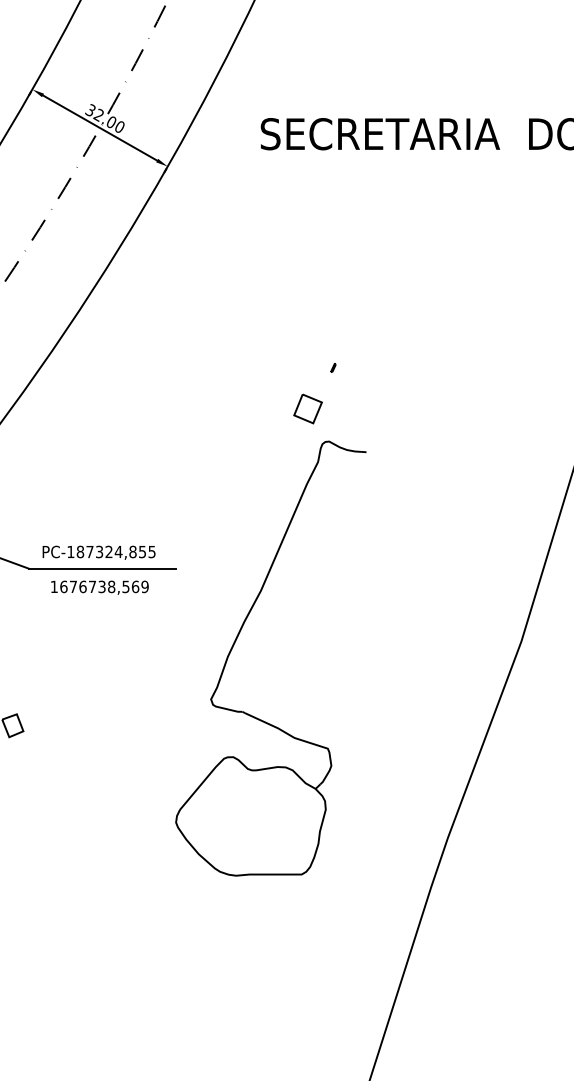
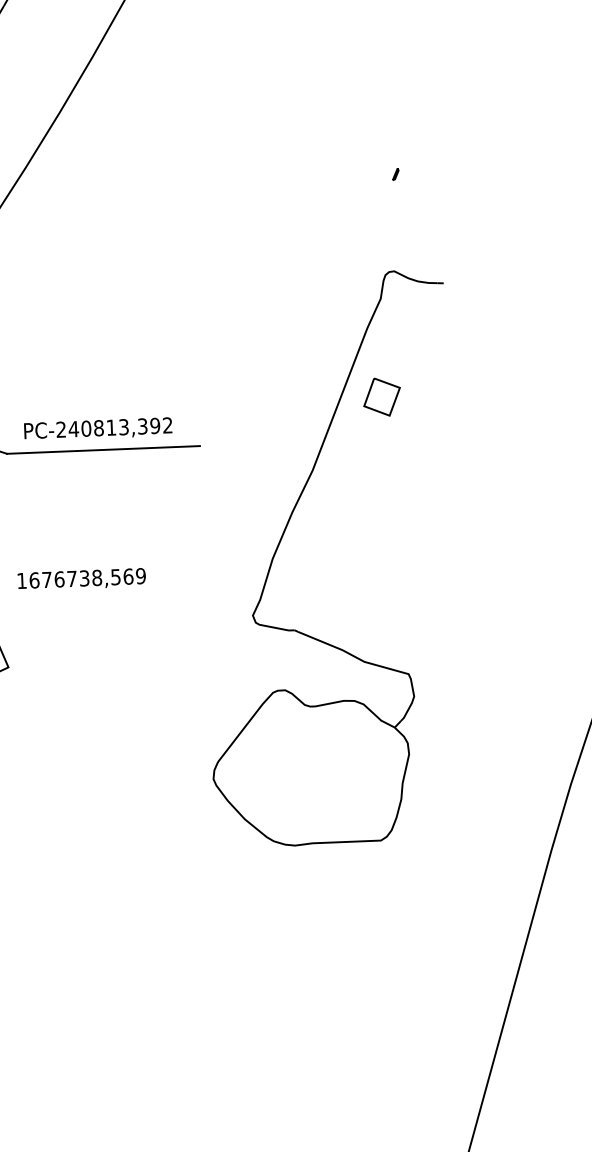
part: (307, 408) -> (381, 396), moved
text: (111, 551) -> (114, 426), PC-187324,855 -> PC-240813,392
text: (99, 587) -> (81, 579), moved

